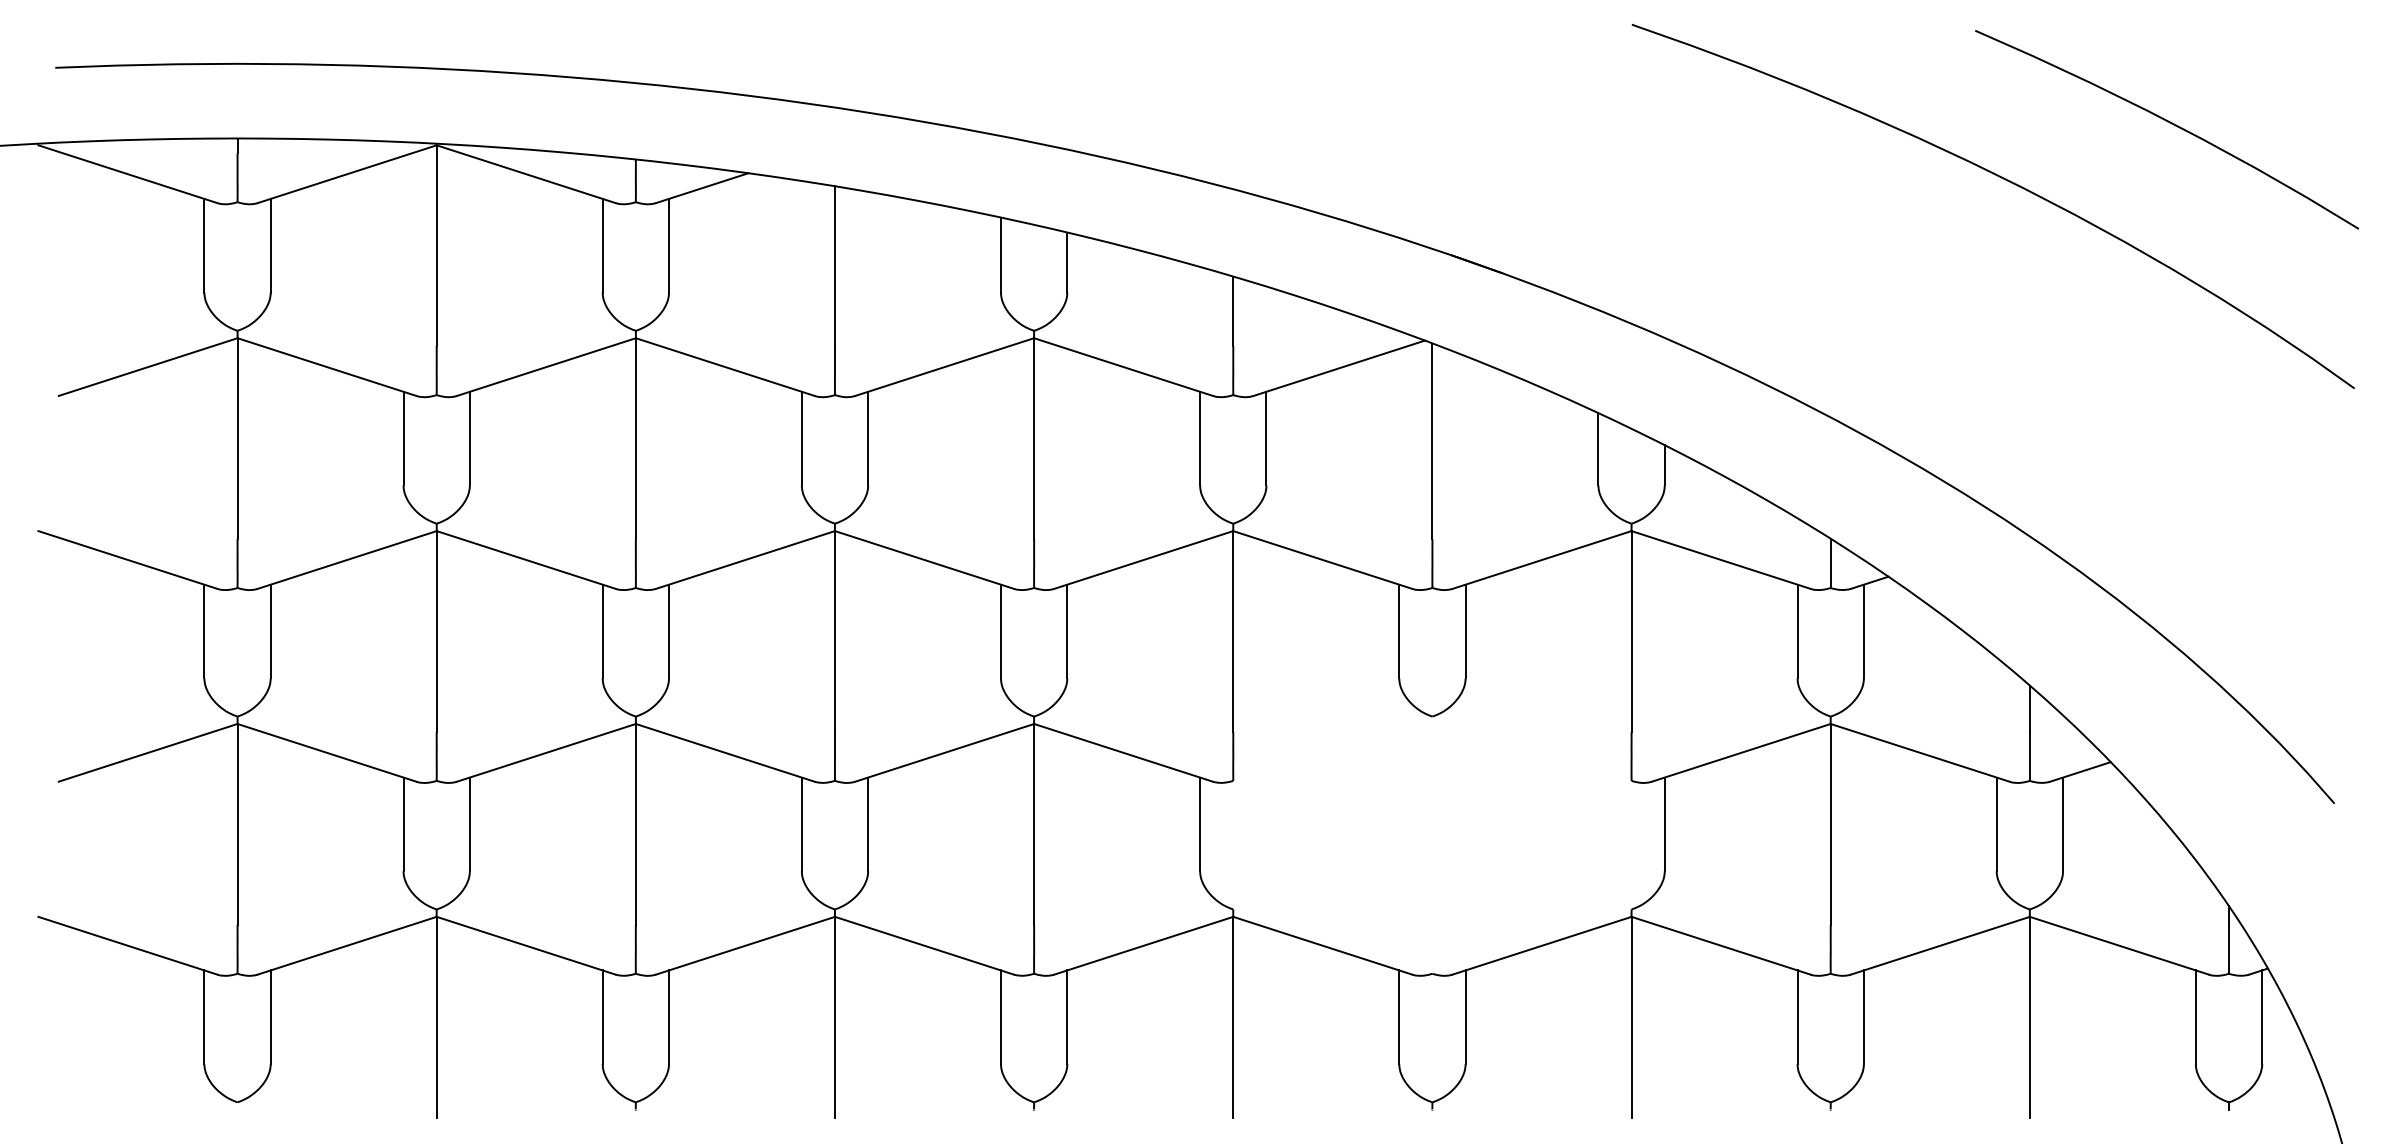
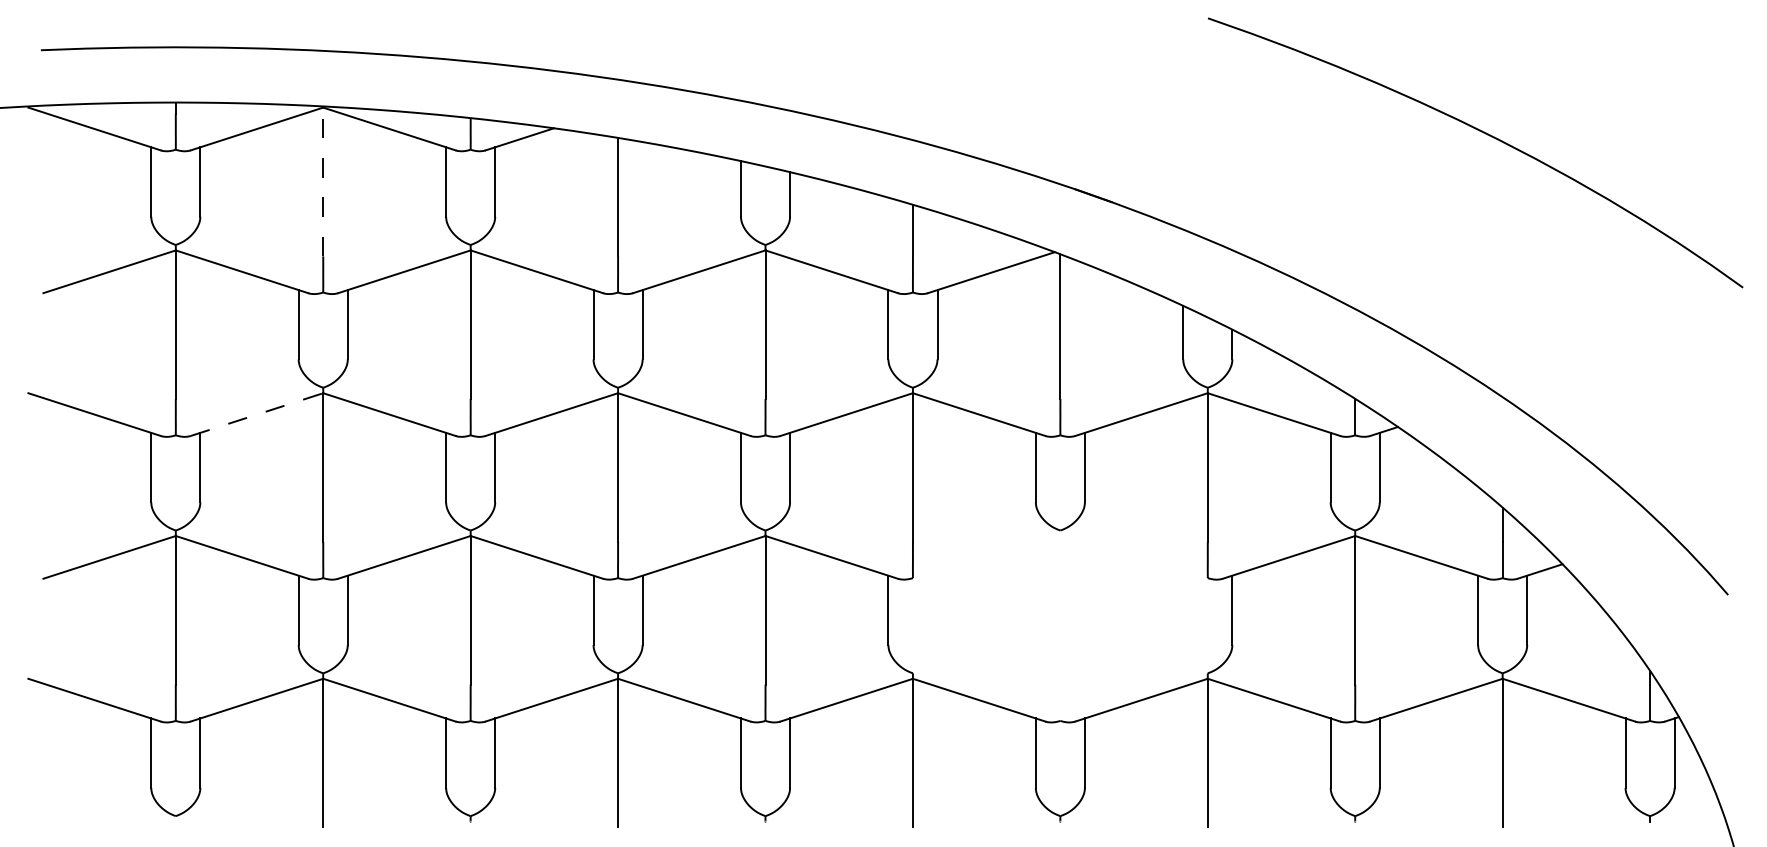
curve: (2169, 123) -> (1606, 91), removed
line: (436, 245) -> (323, 181), solid -> dashed
line: (347, 559) -> (257, 414), solid -> dashed

